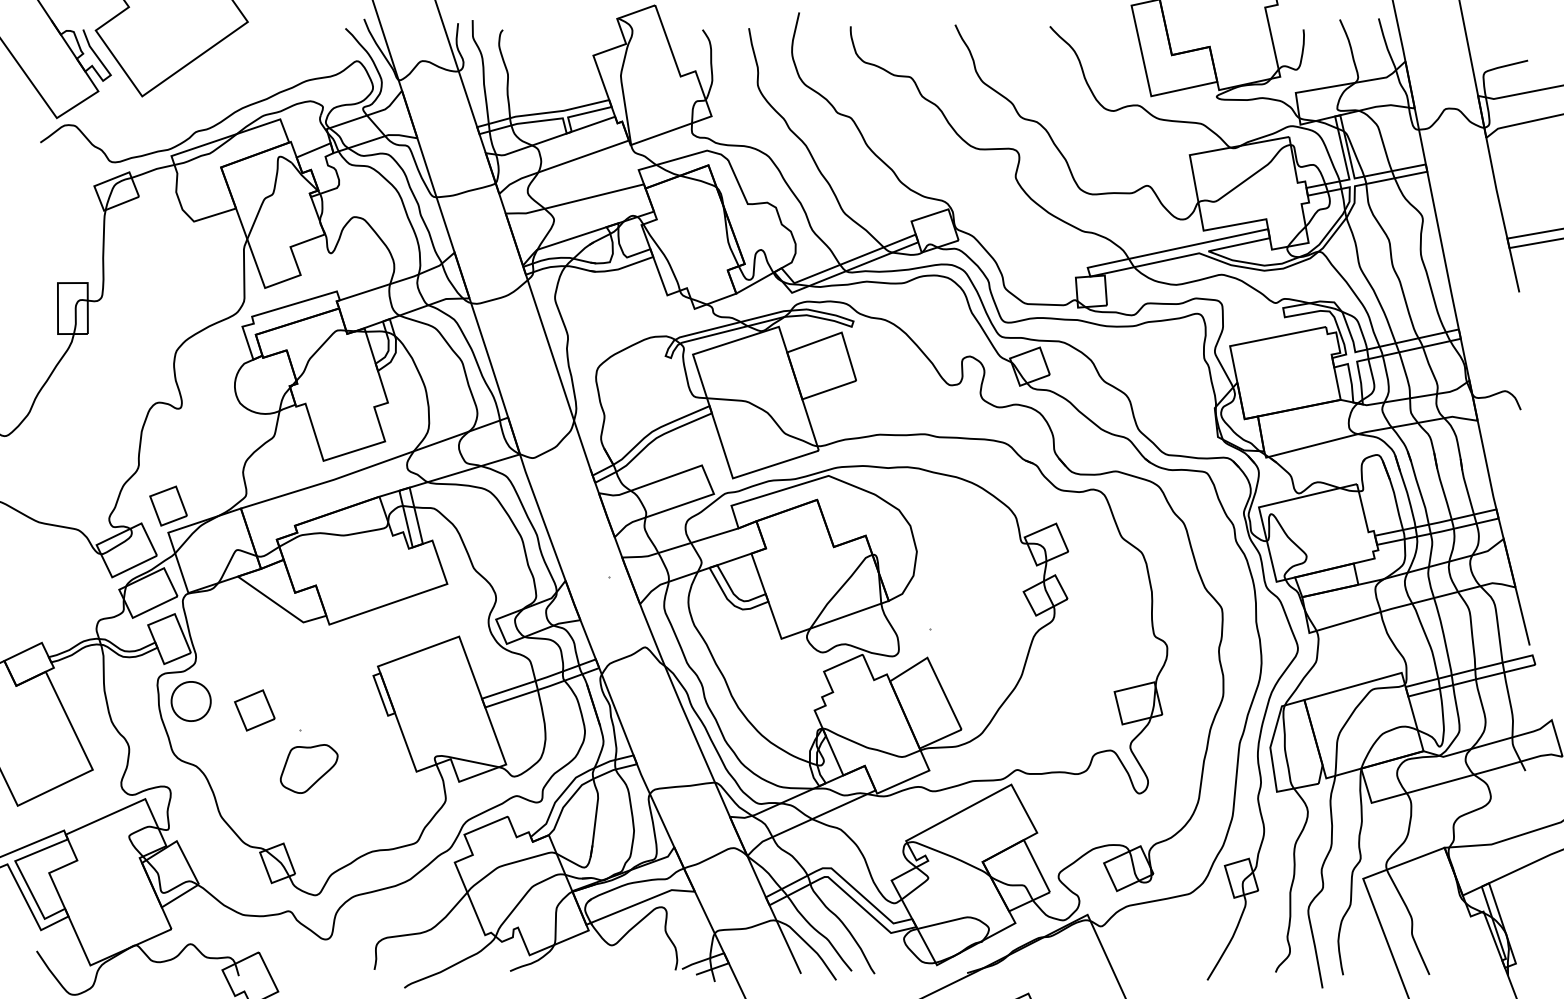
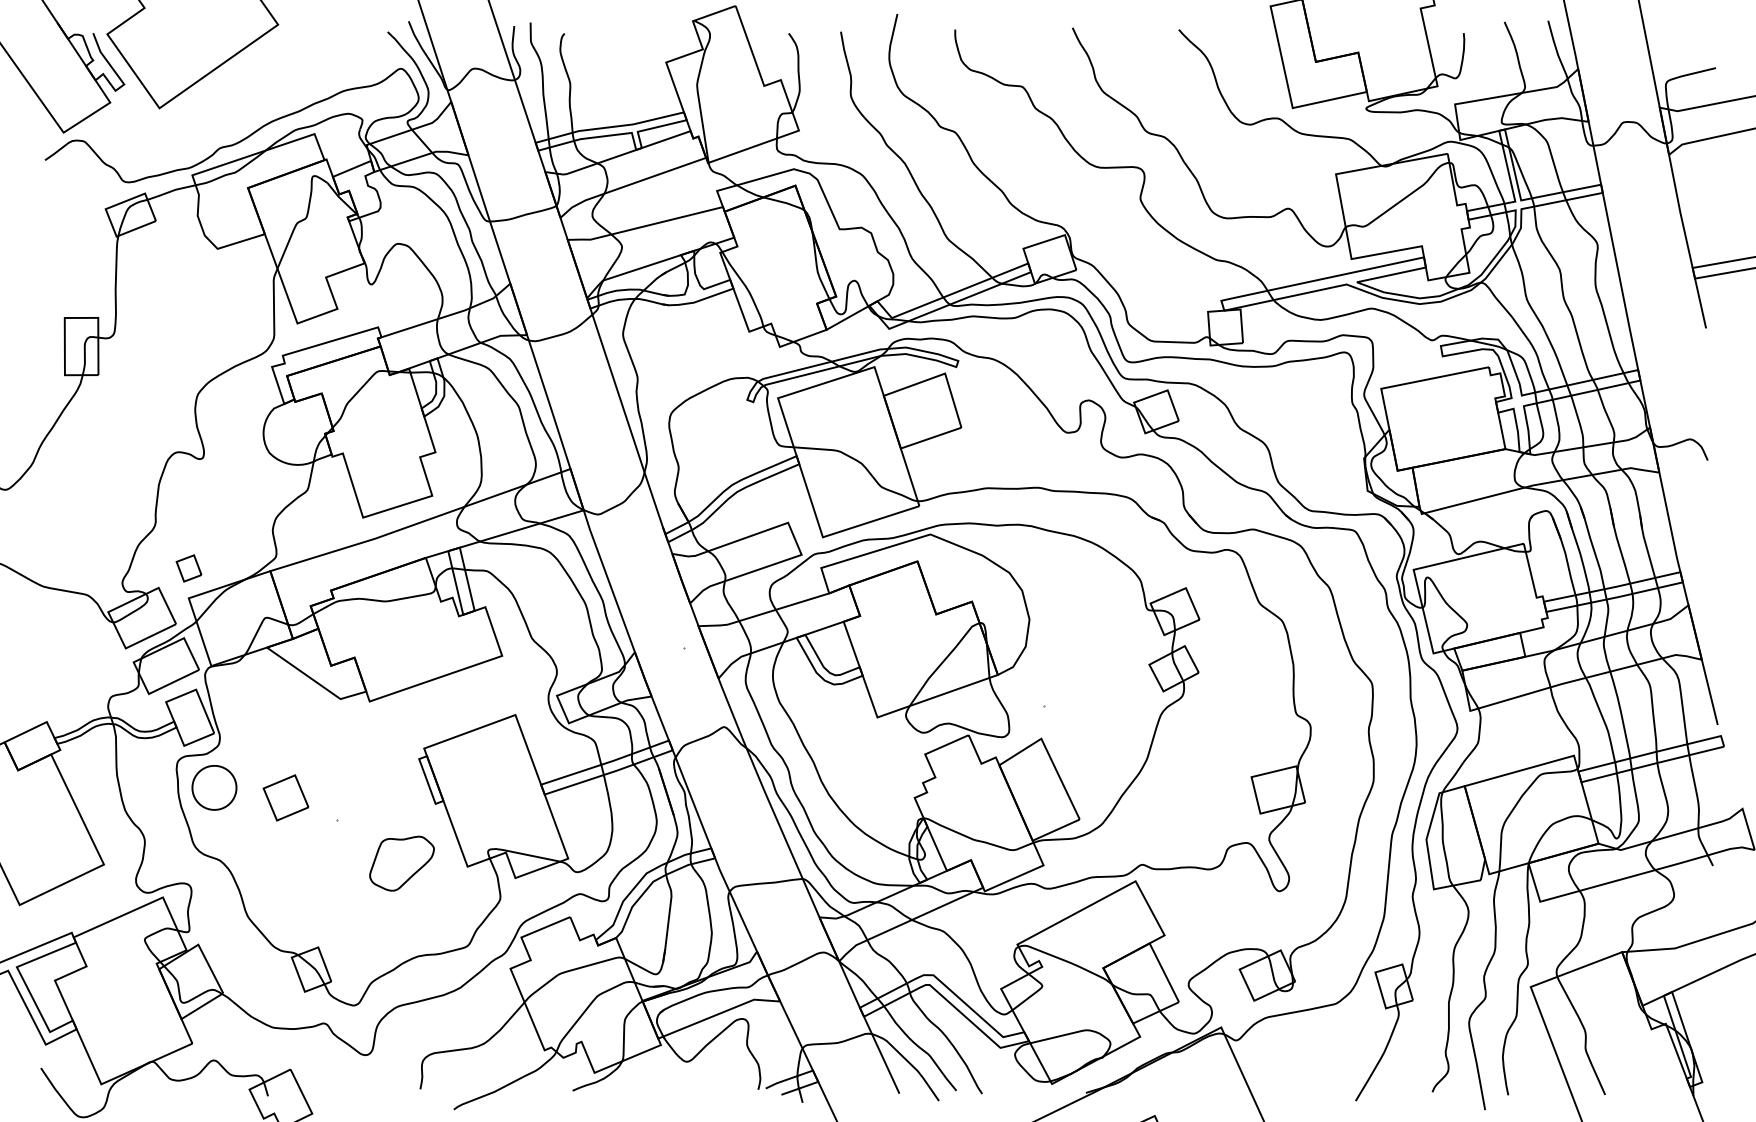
part: (168, 506) -> (188, 568), size x0.6
part: (308, 768) -> (401, 863), moved

